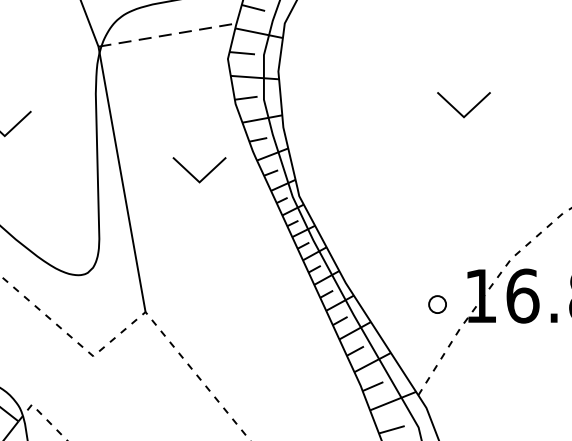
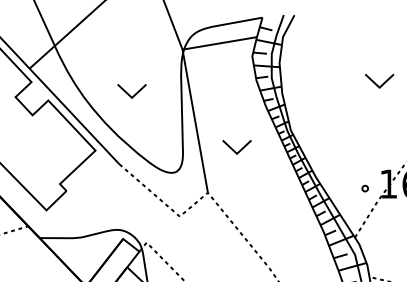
line: (167, 35) -> (219, 43), dashed -> solid
part: (198, 170) -> (236, 147), moved
part: (435, 304) -> (364, 188), size x0.62

